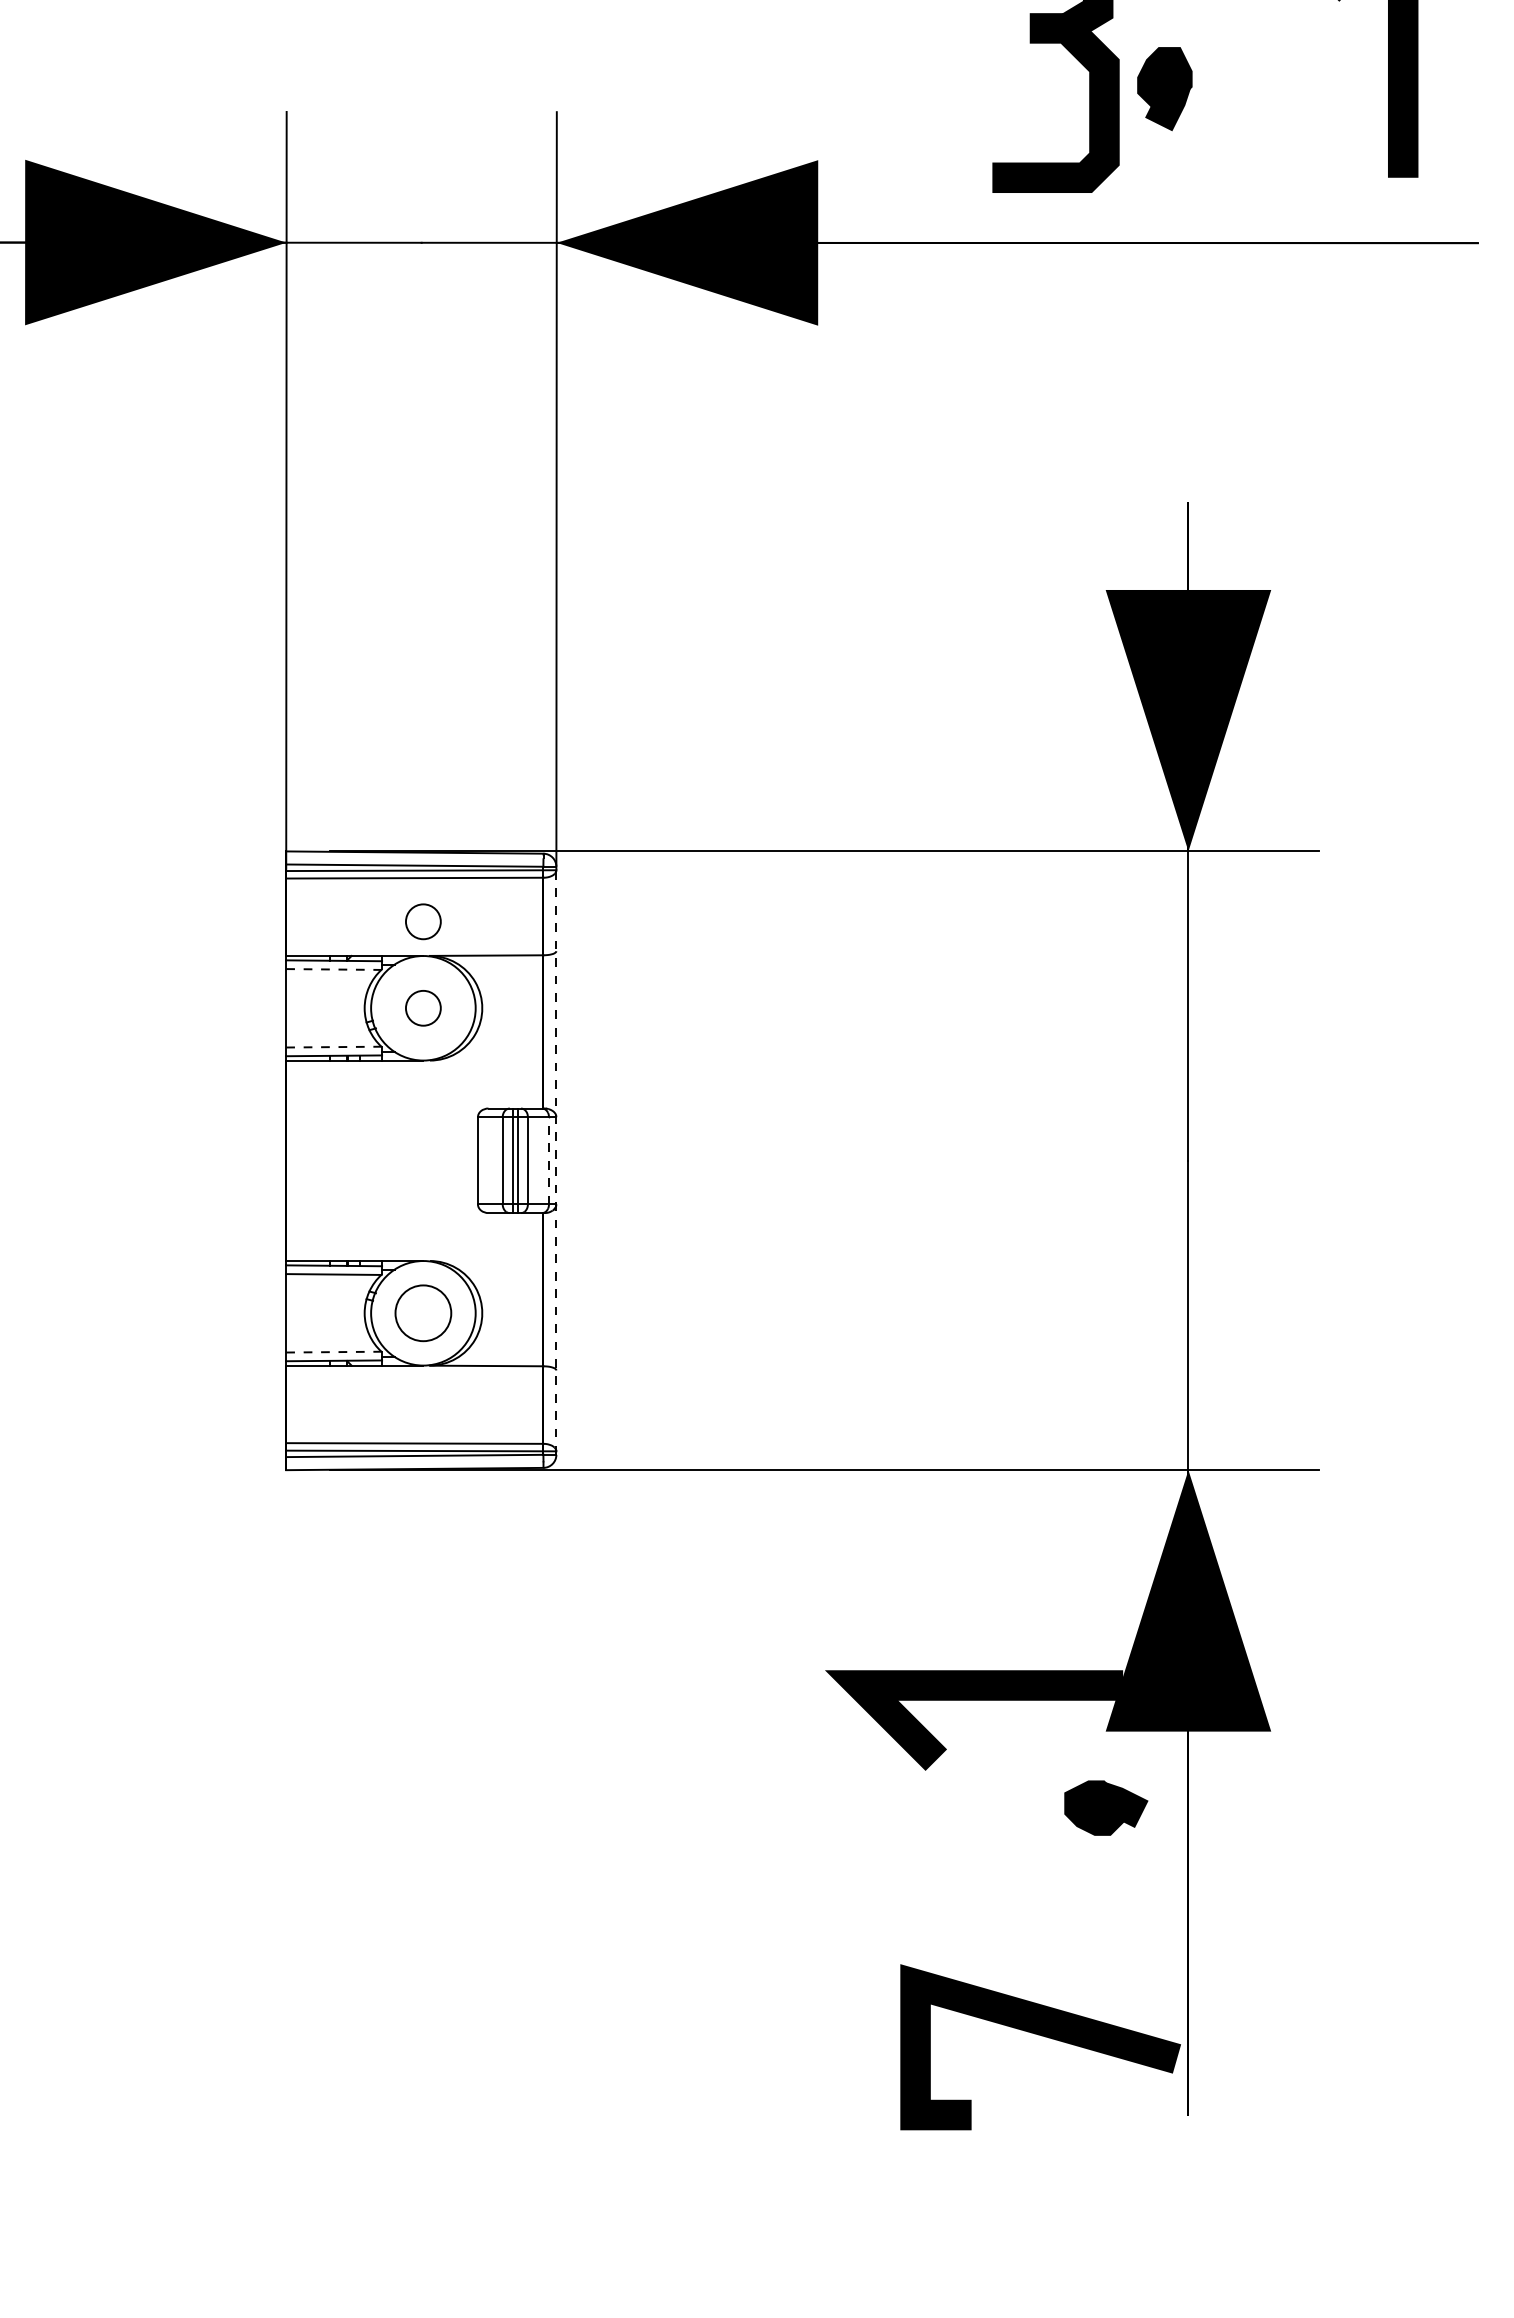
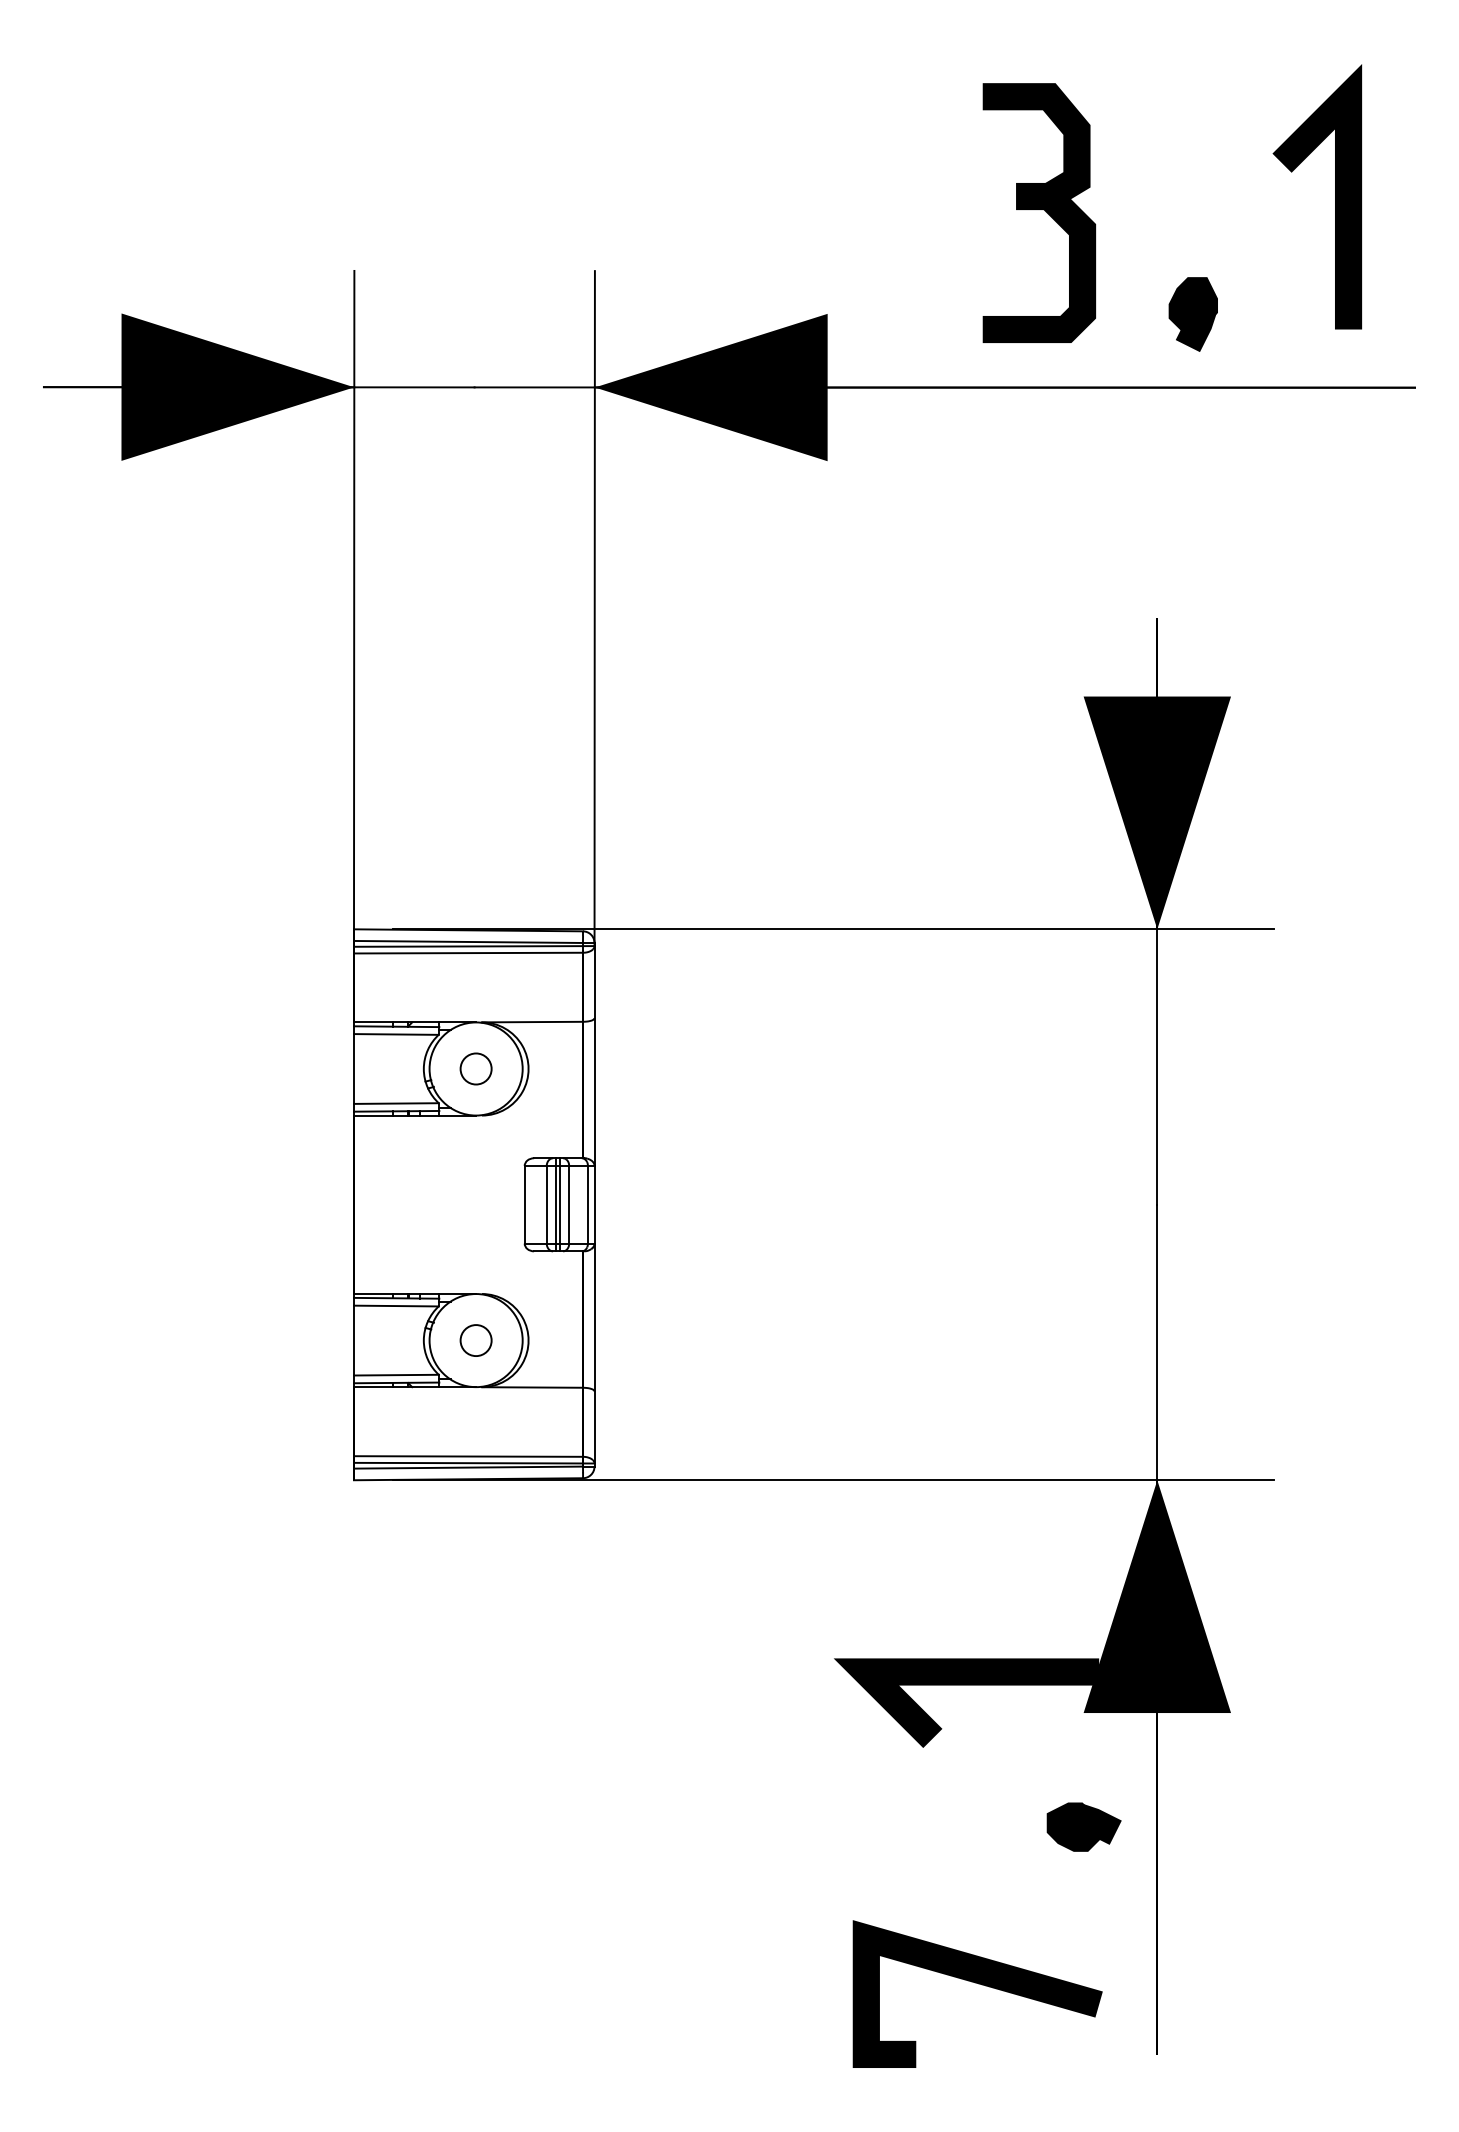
part: (1163, 89) -> (1192, 314), moved
circle: (422, 921) -> (475, 991), removed
line: (333, 969) -> (396, 1034), dashed -> solid
line: (333, 1047) -> (396, 1103), dashed -> solid
line: (549, 1160) -> (588, 1204), dashed -> solid
line: (556, 1160) -> (594, 1204), dashed -> solid
circle: (422, 1313) -> (475, 1340), size x0.62
line: (333, 1352) -> (396, 1375), dashed -> solid
part: (1105, 1807) -> (1083, 1826), moved
line: (1041, 2036) -> (978, 1984), moved

